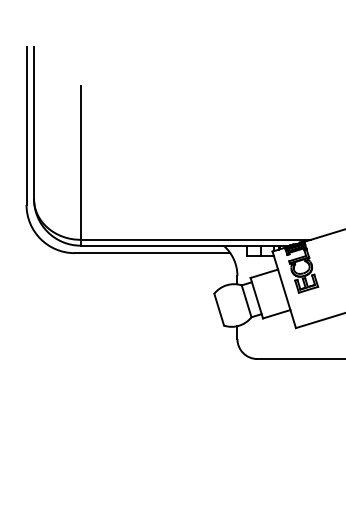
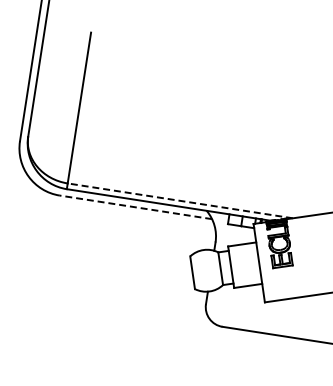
line: (195, 239) -> (180, 200), solid -> dashed
line: (152, 253) -> (135, 207), solid -> dashed

